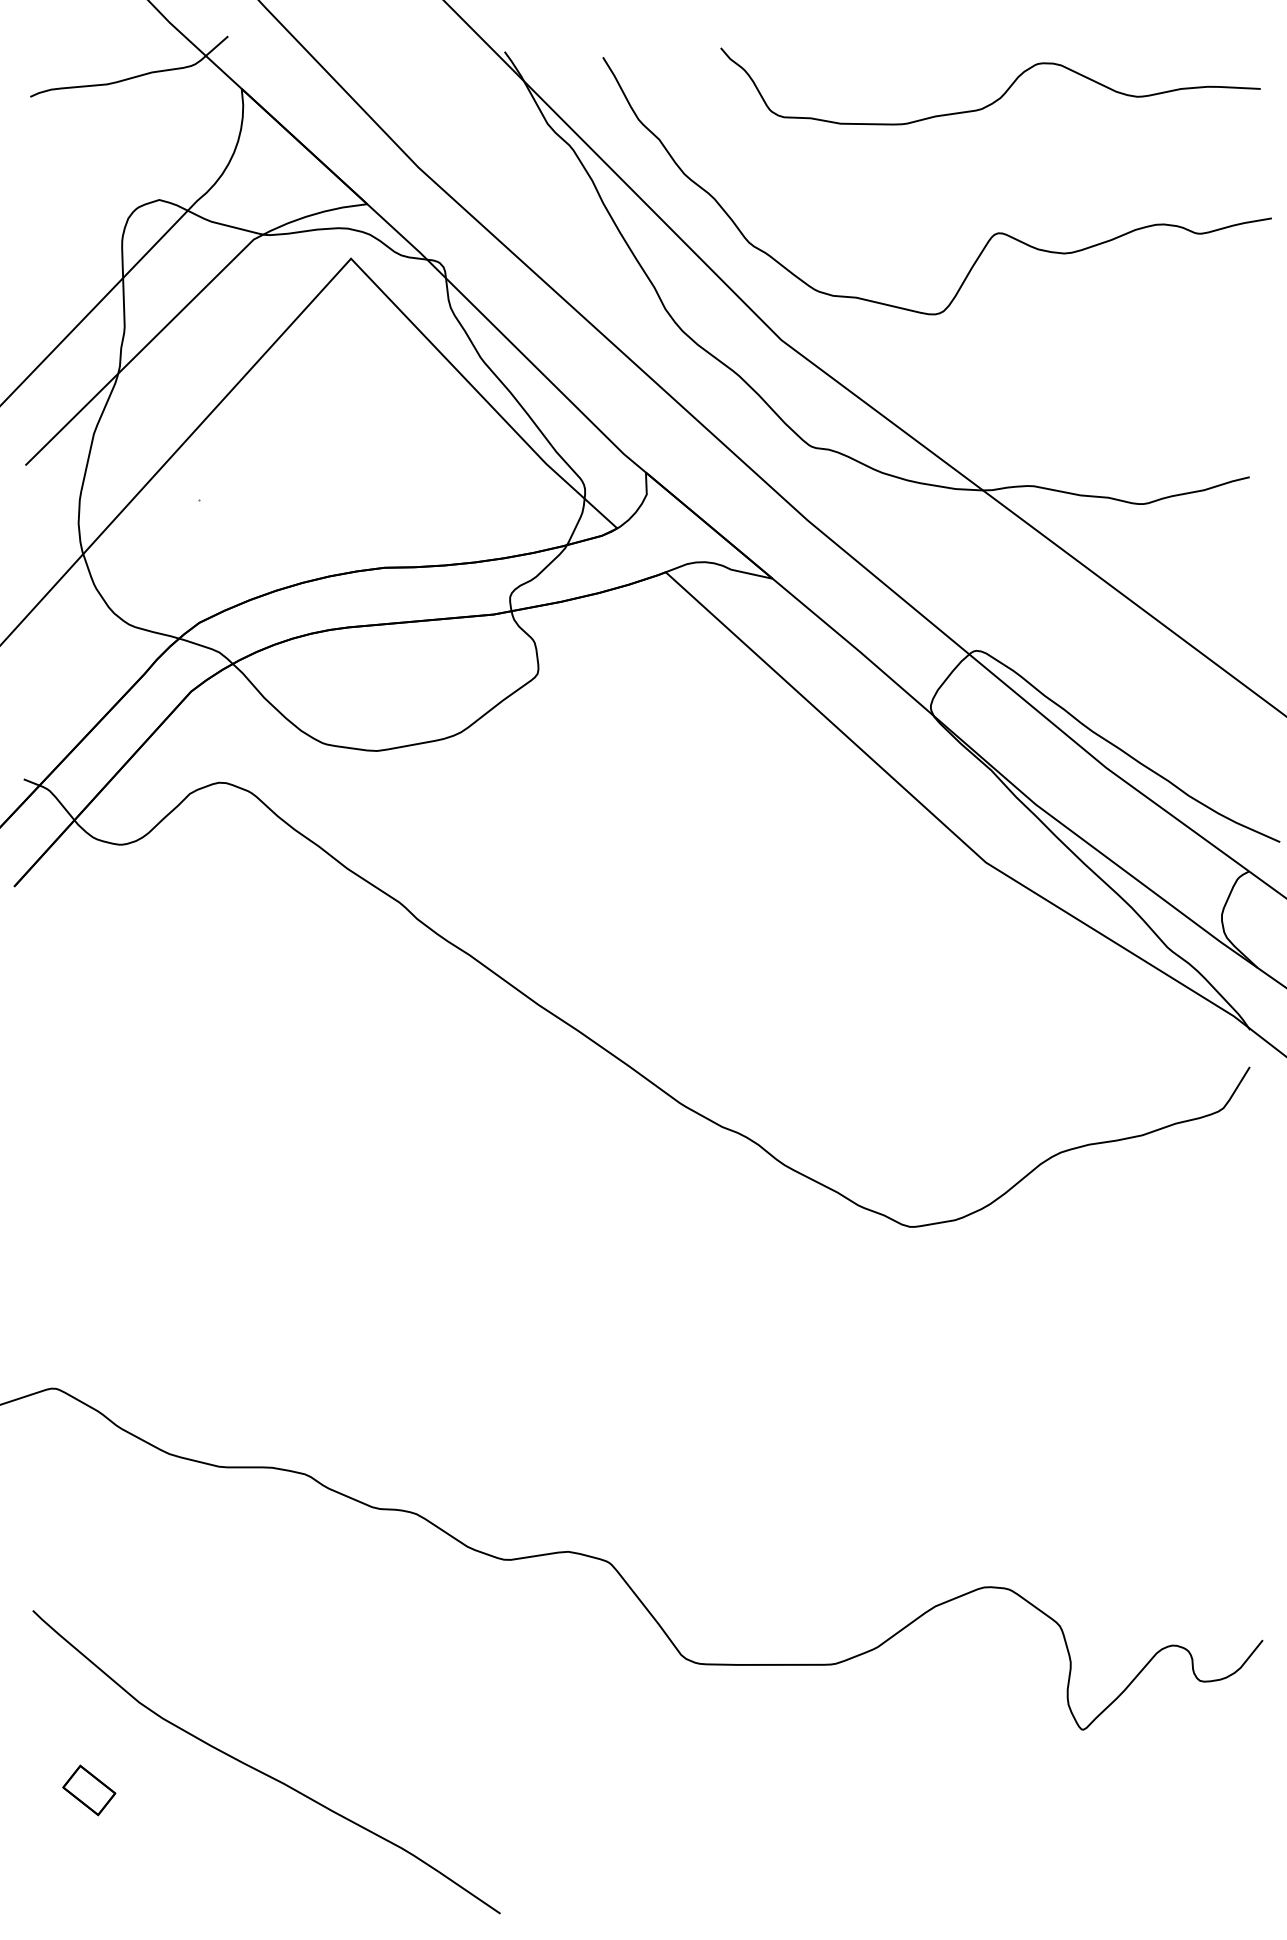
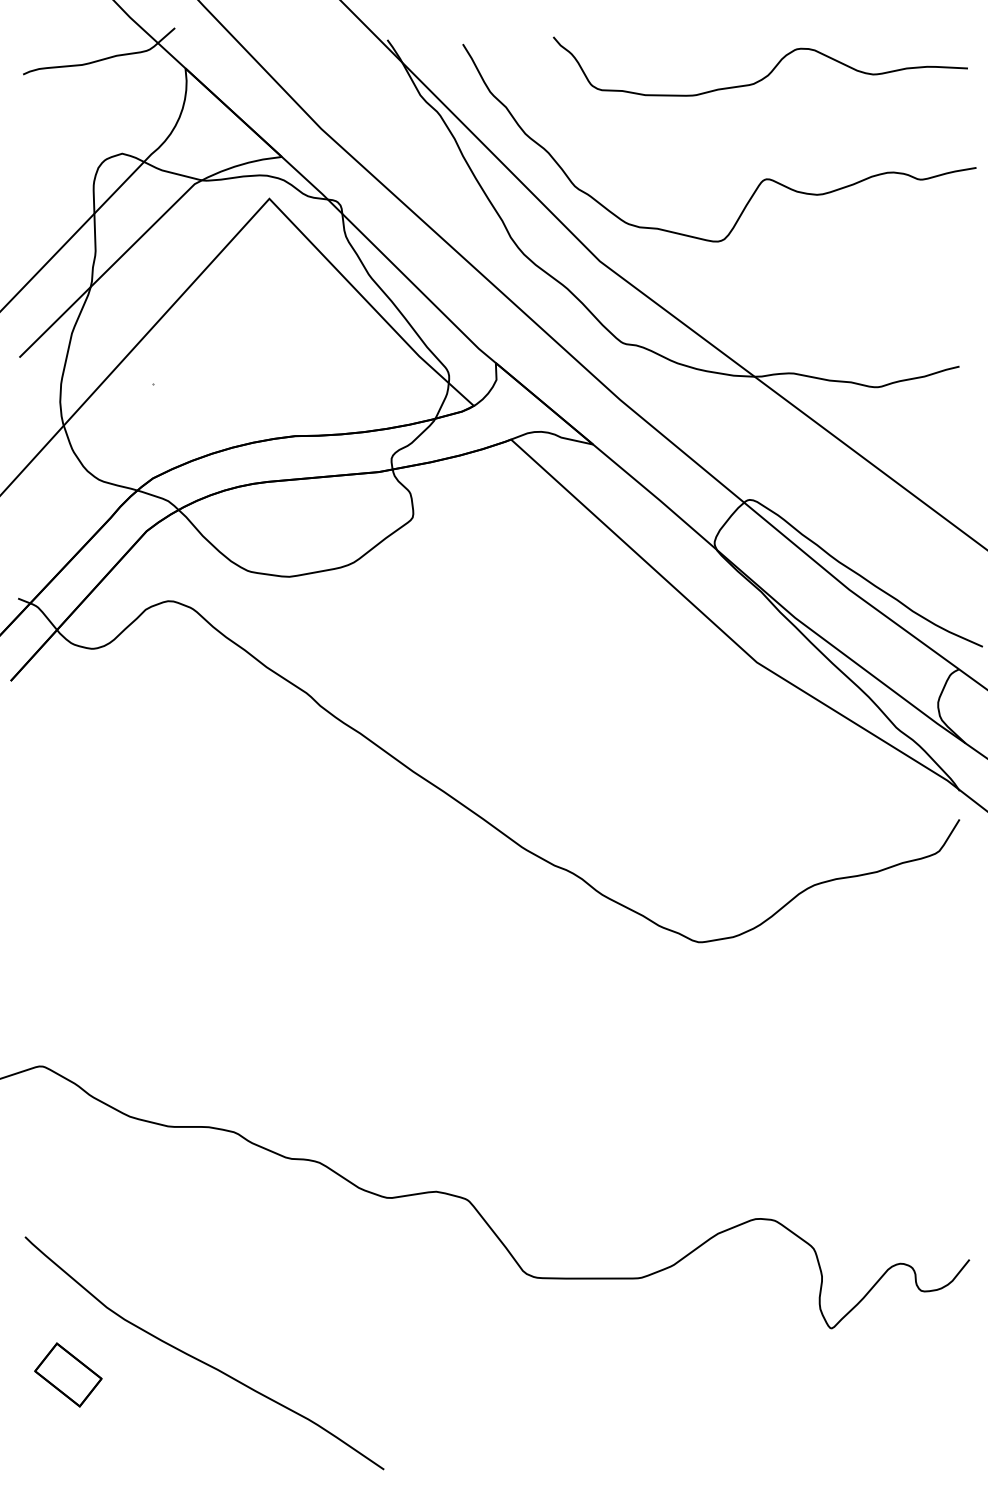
part: (89, 1789) -> (68, 1374), size x1.67

